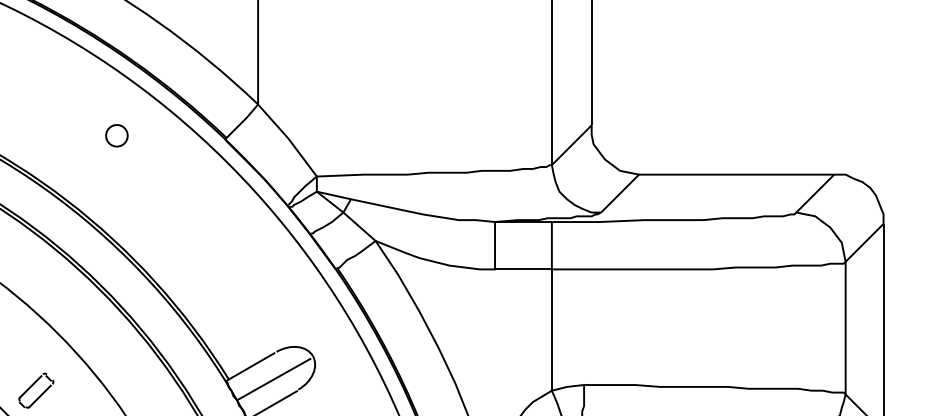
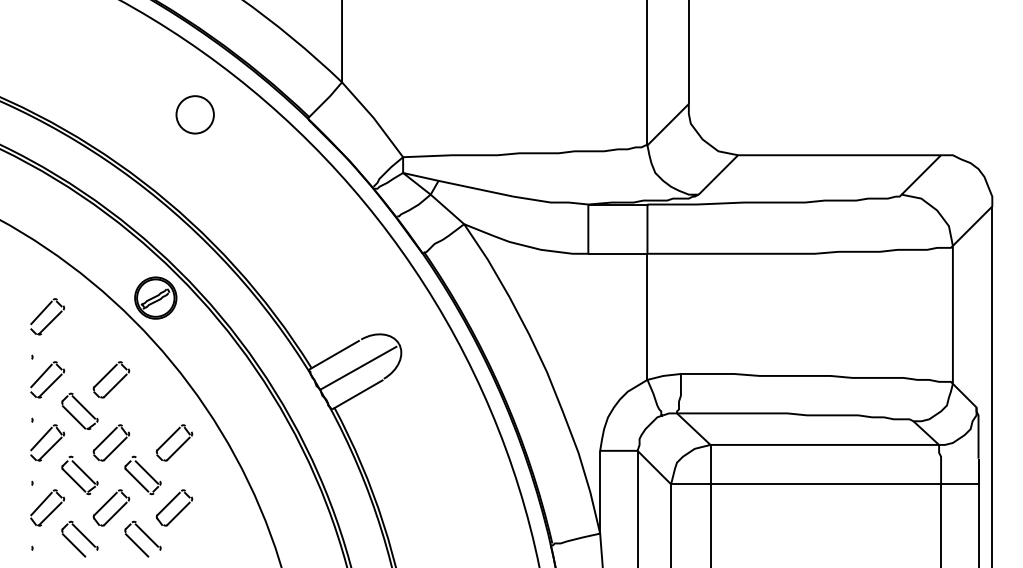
circle: (116, 135) -> (194, 114), size x1.67
part: (78, 311) -> (155, 297), added

